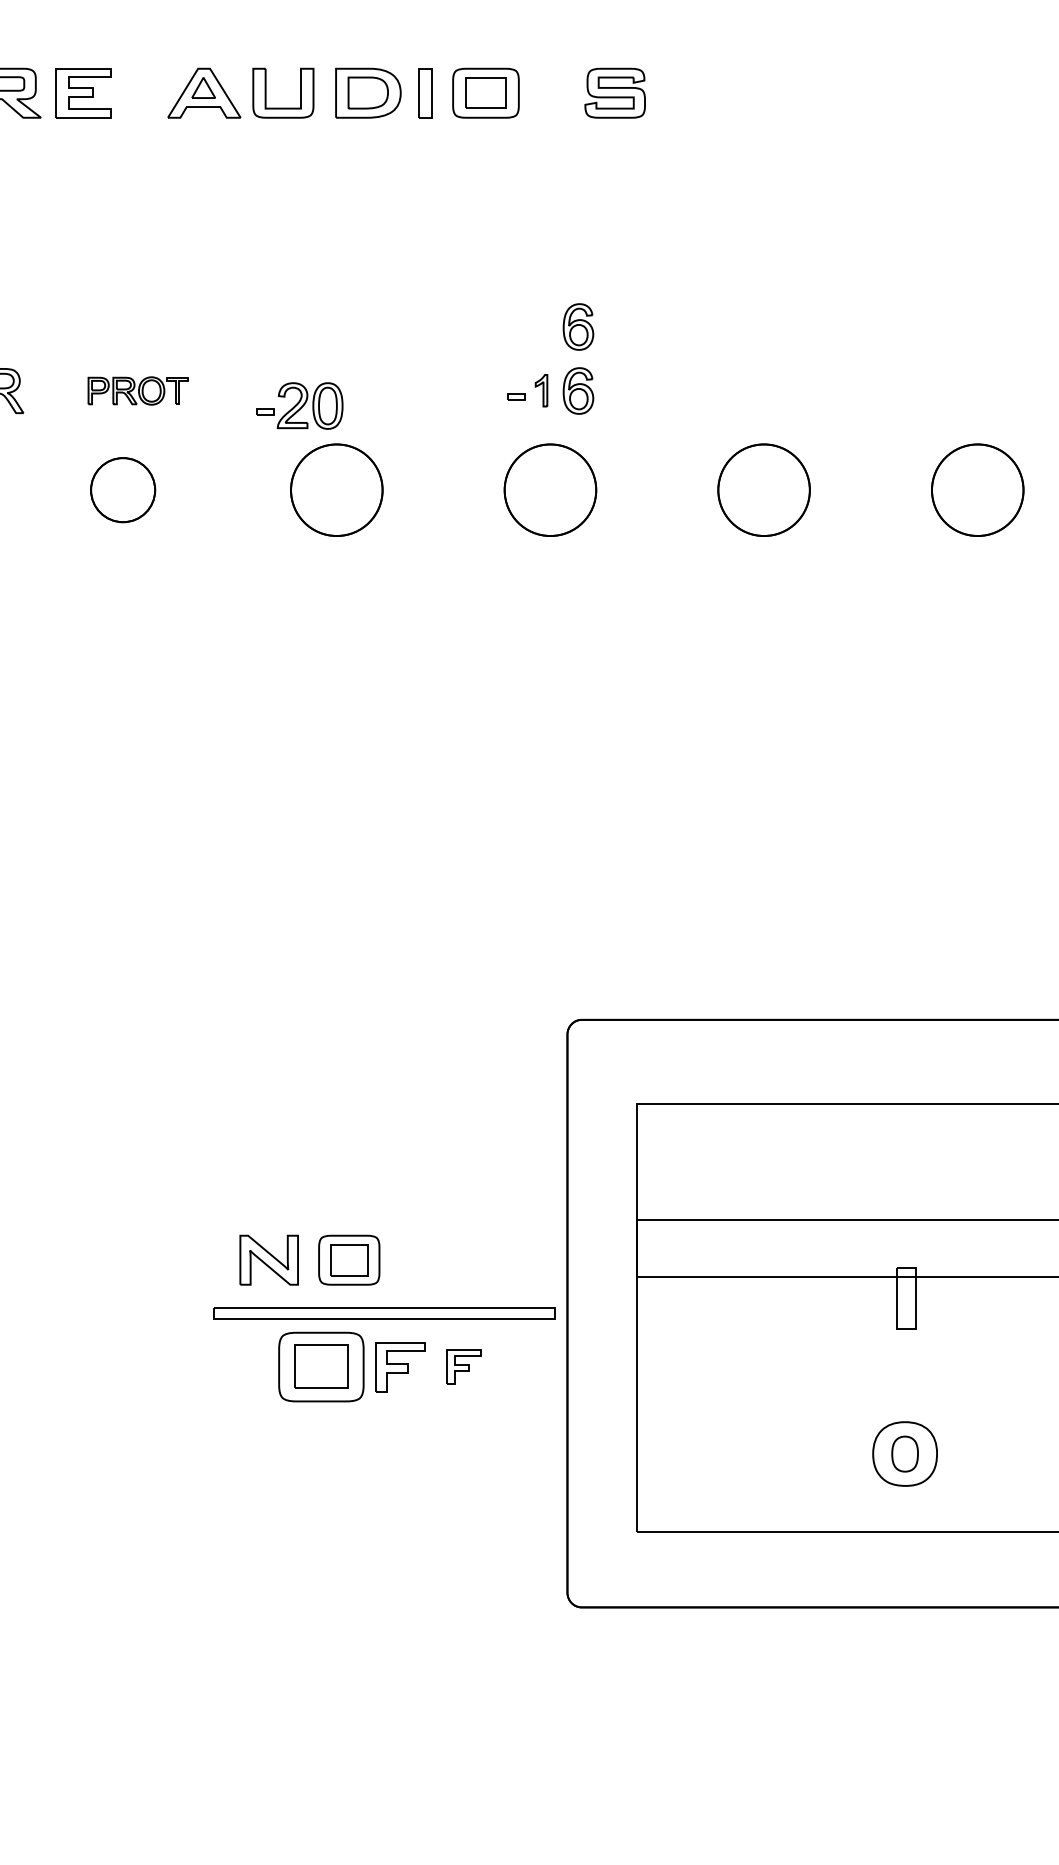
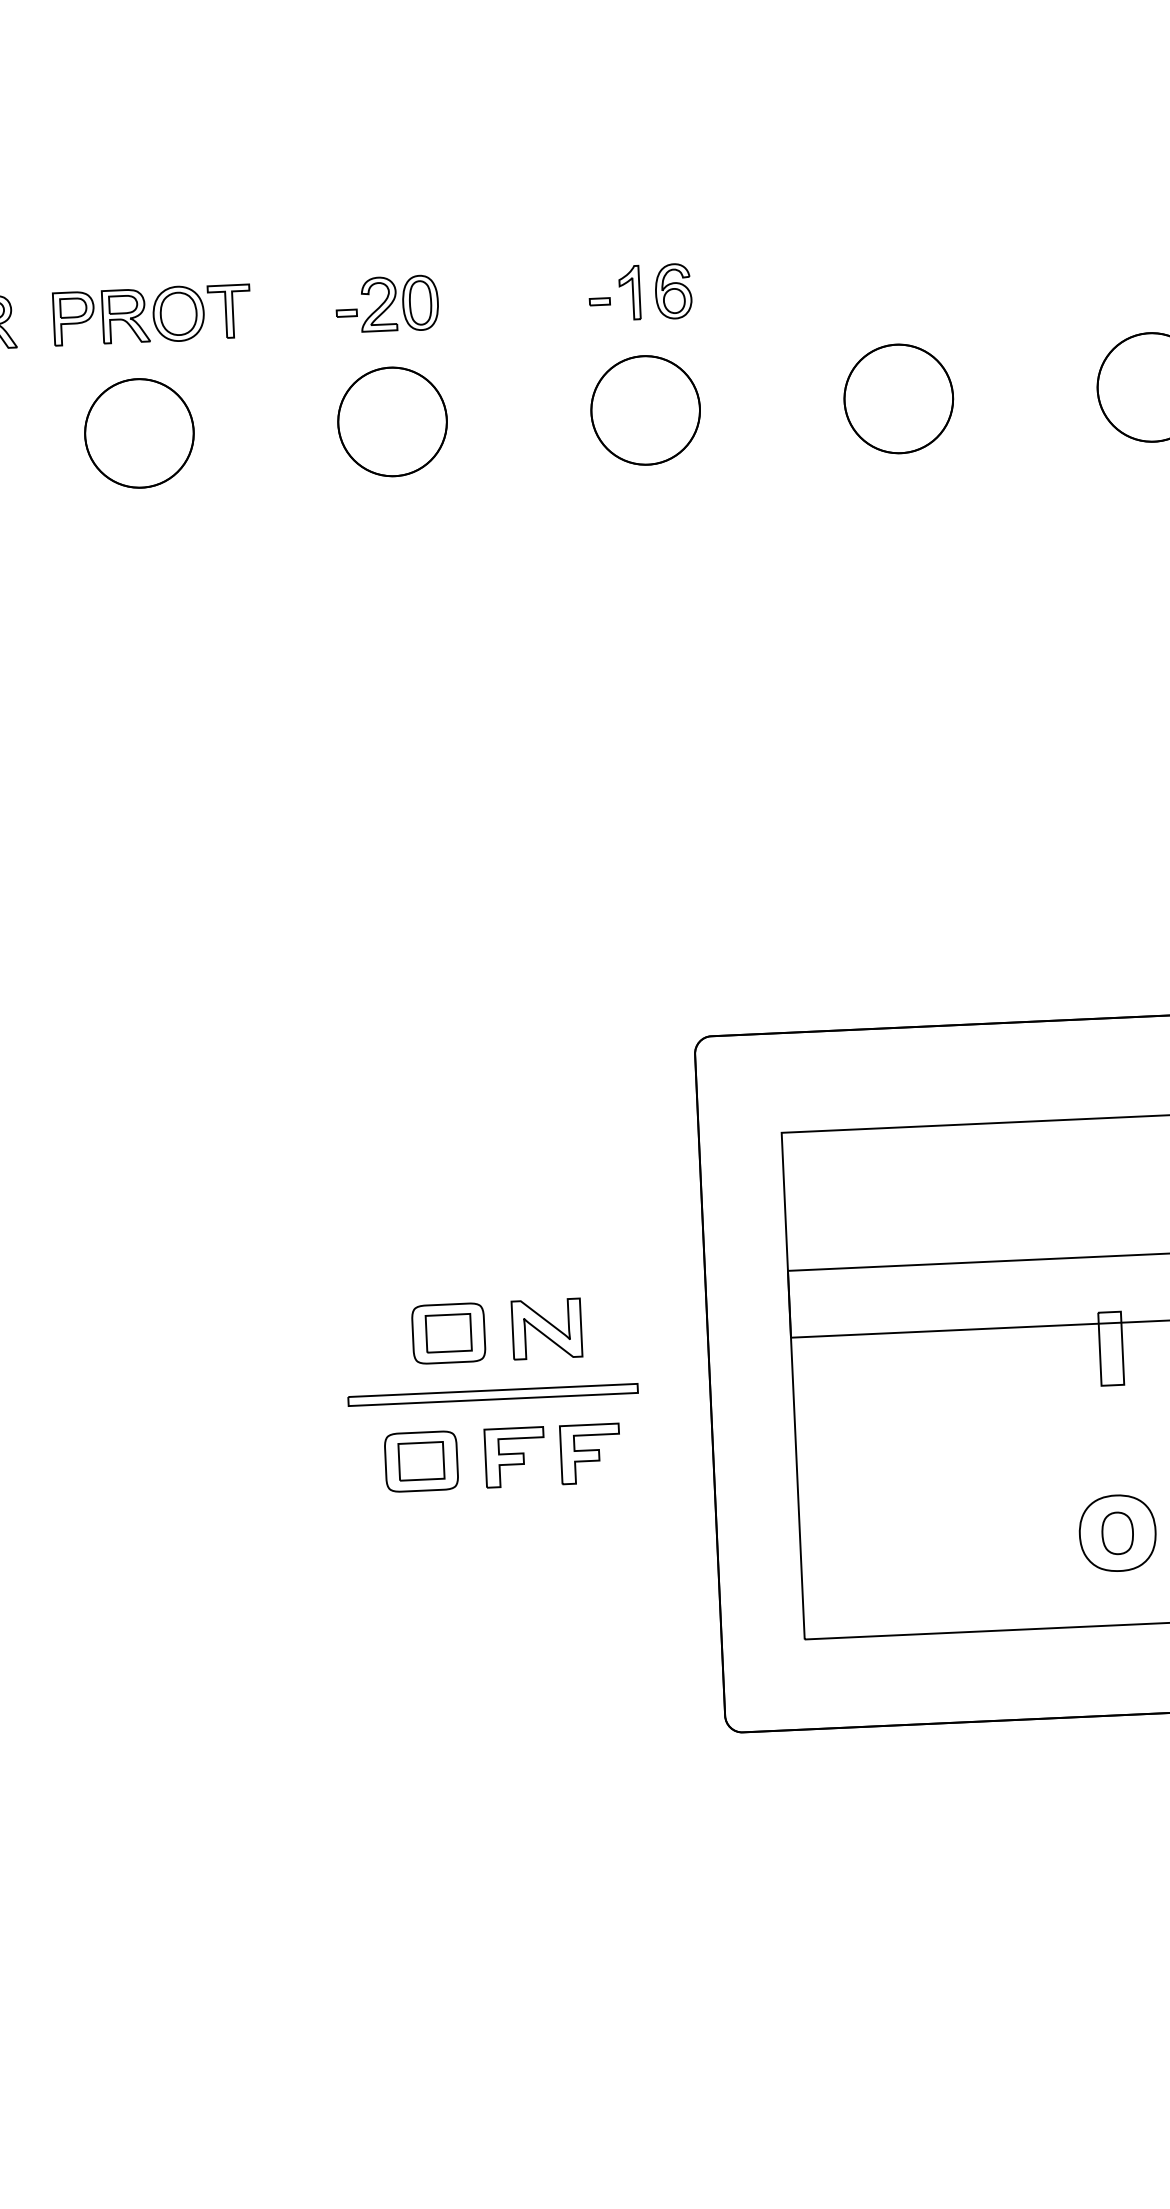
part: (578, 326) -> (670, 214), removed
part: (137, 390) -> (151, 314), size x1.67
part: (541, 390) -> (629, 292), size x1.43
part: (299, 405) -> (386, 303), moved
part: (122, 489) -> (138, 432), size x1.43
part: (268, 1259) -> (546, 1328), moved
part: (383, 1313) -> (492, 1394), size x0.71
part: (321, 1366) -> (421, 1460), size x0.71
part: (463, 1367) -> (589, 1454), size x1.43

